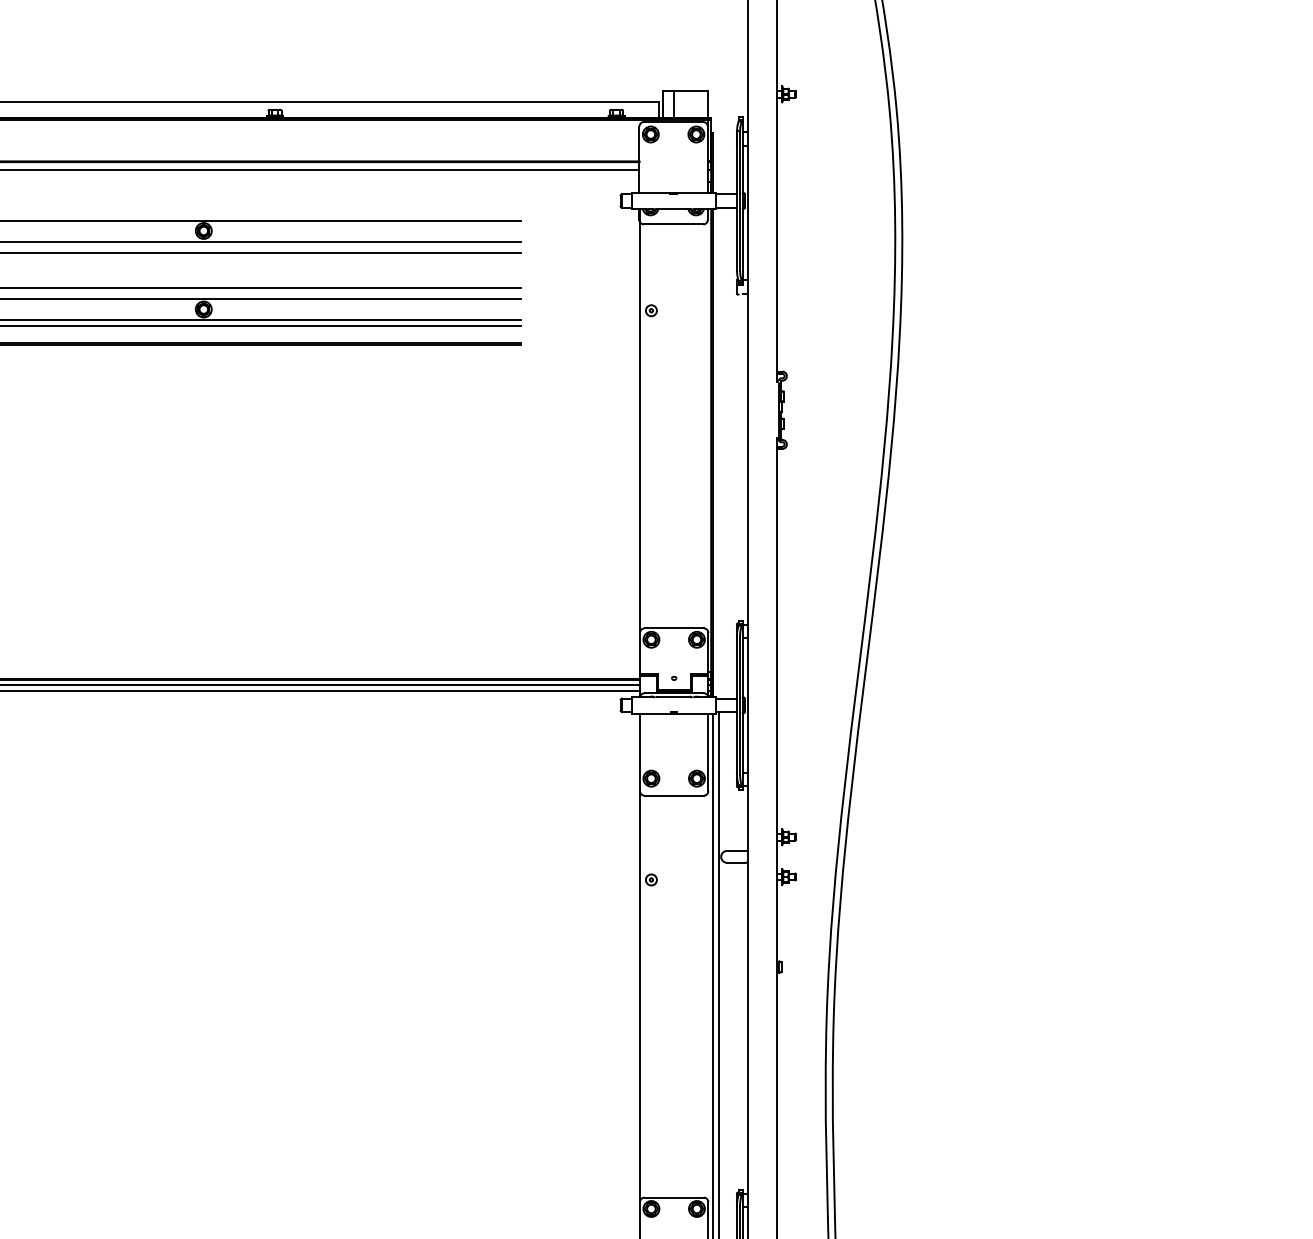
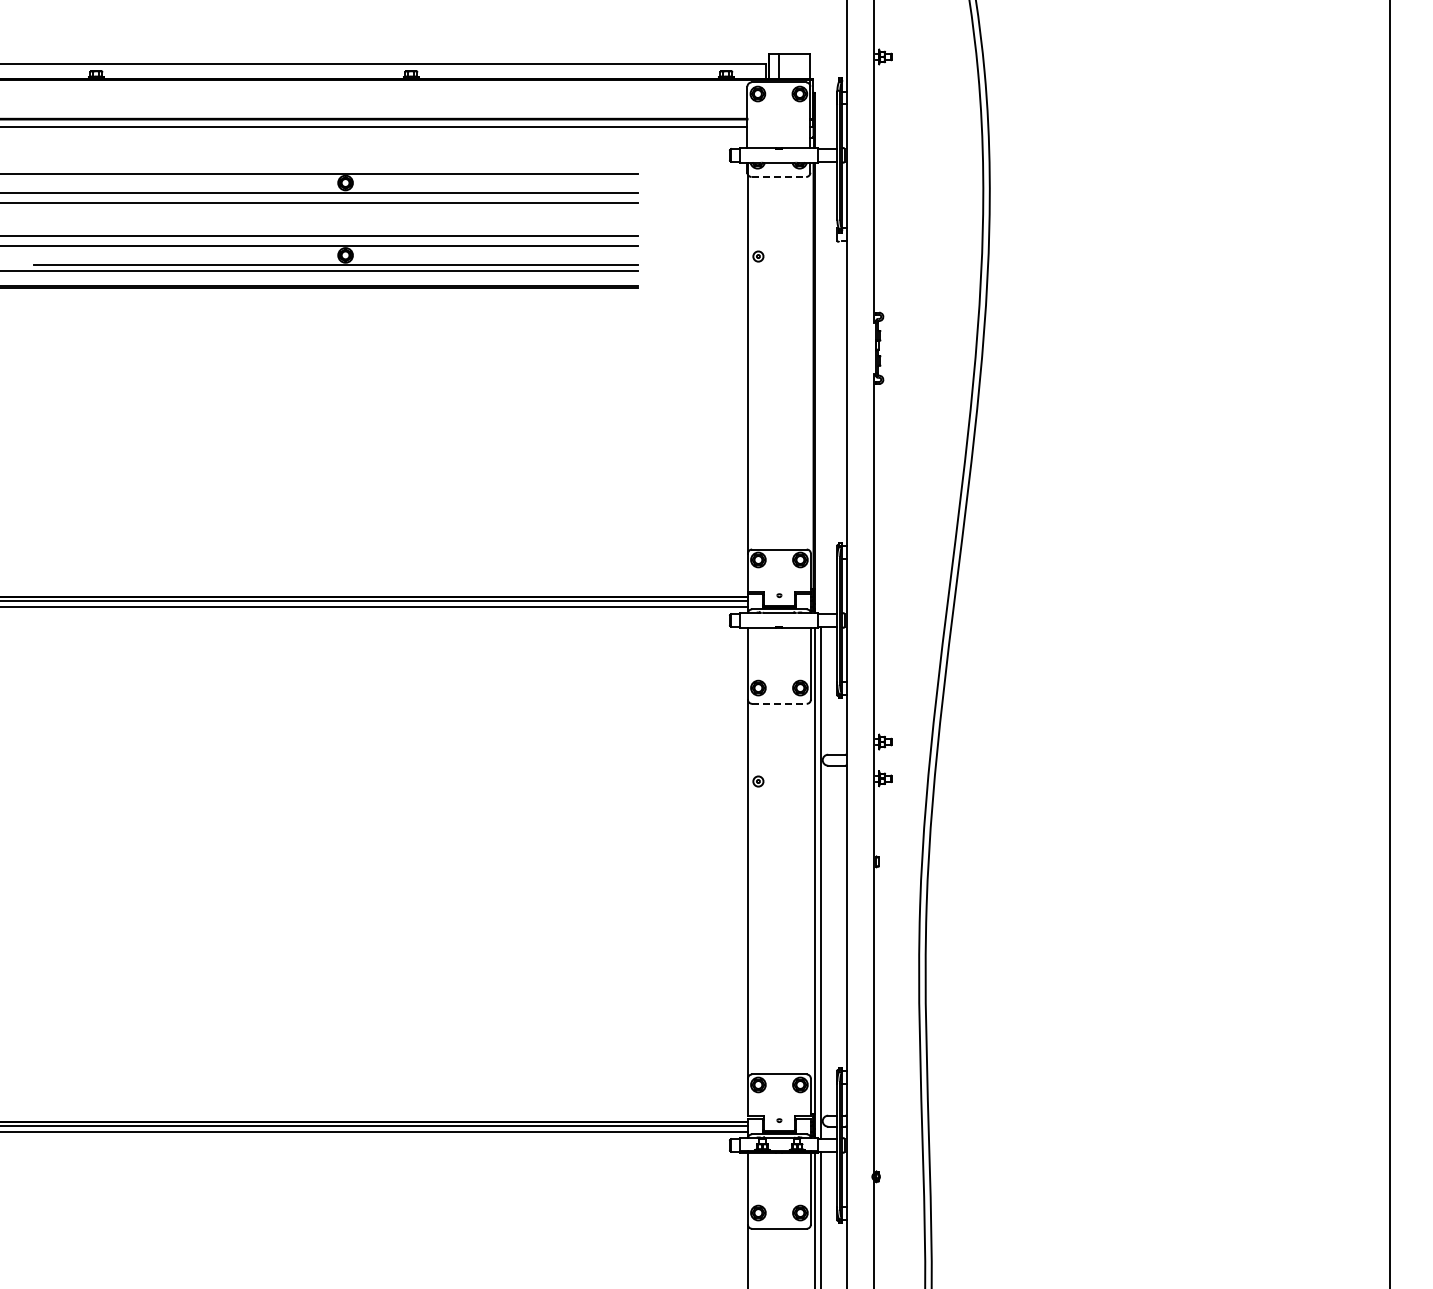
line: (674, 223) -> (779, 176), solid -> dashed
line: (674, 795) -> (779, 703), solid -> dashed

